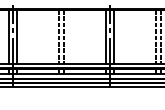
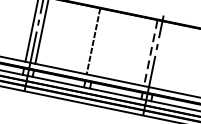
line: (63, 36) -> (99, 42), removed
line: (105, 36) -> (150, 52), solid -> dashed
line: (113, 36) -> (160, 54), removed

